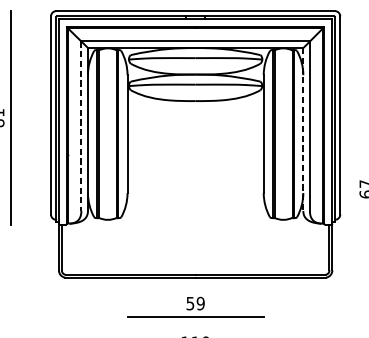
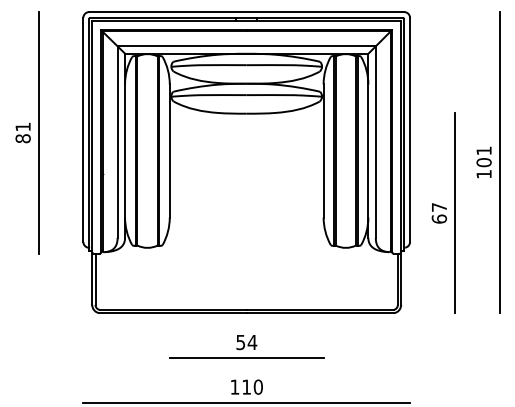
line: (81, 126) -> (117, 142), dashed -> solid
line: (303, 130) -> (368, 146), dashed -> solid
text: (200, 303) -> (252, 342), 59 -> 54

